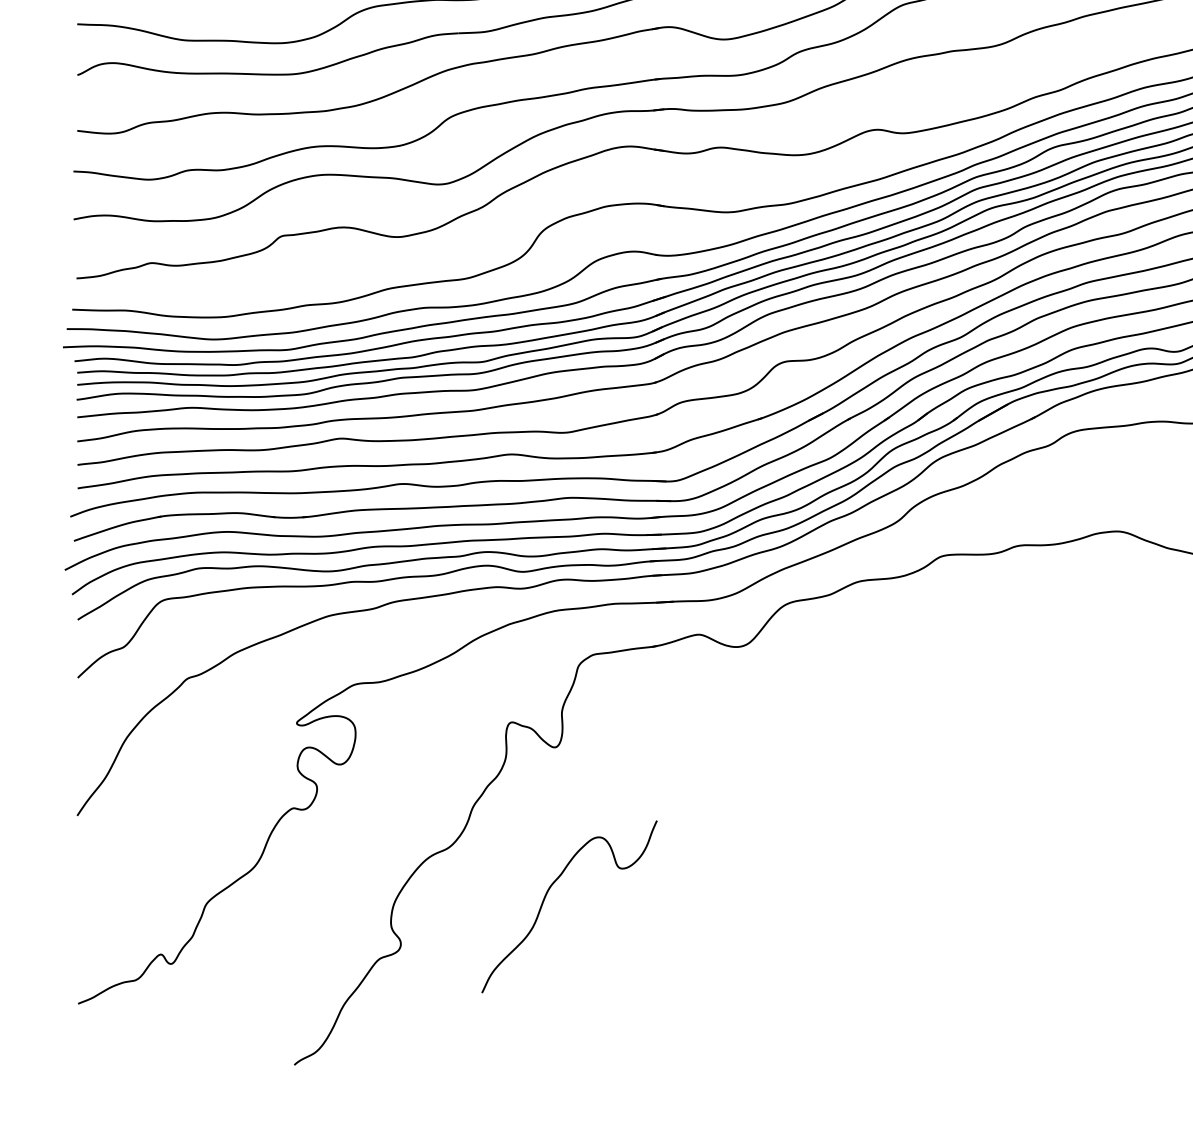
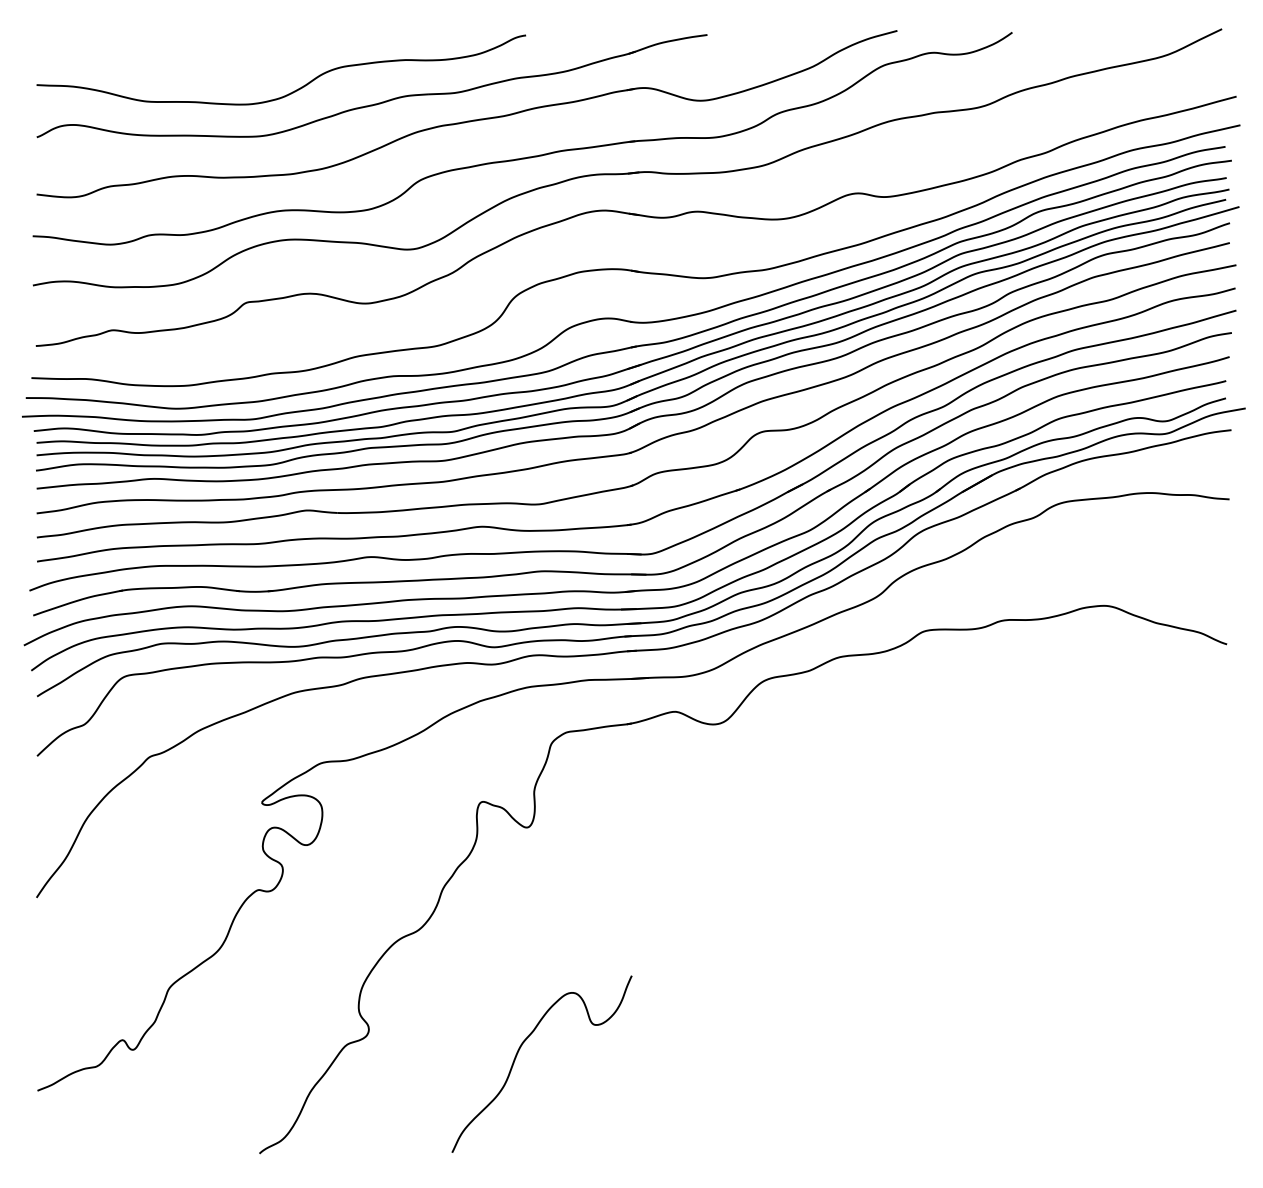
curve: (547, 894) -> (519, 1051), moved

